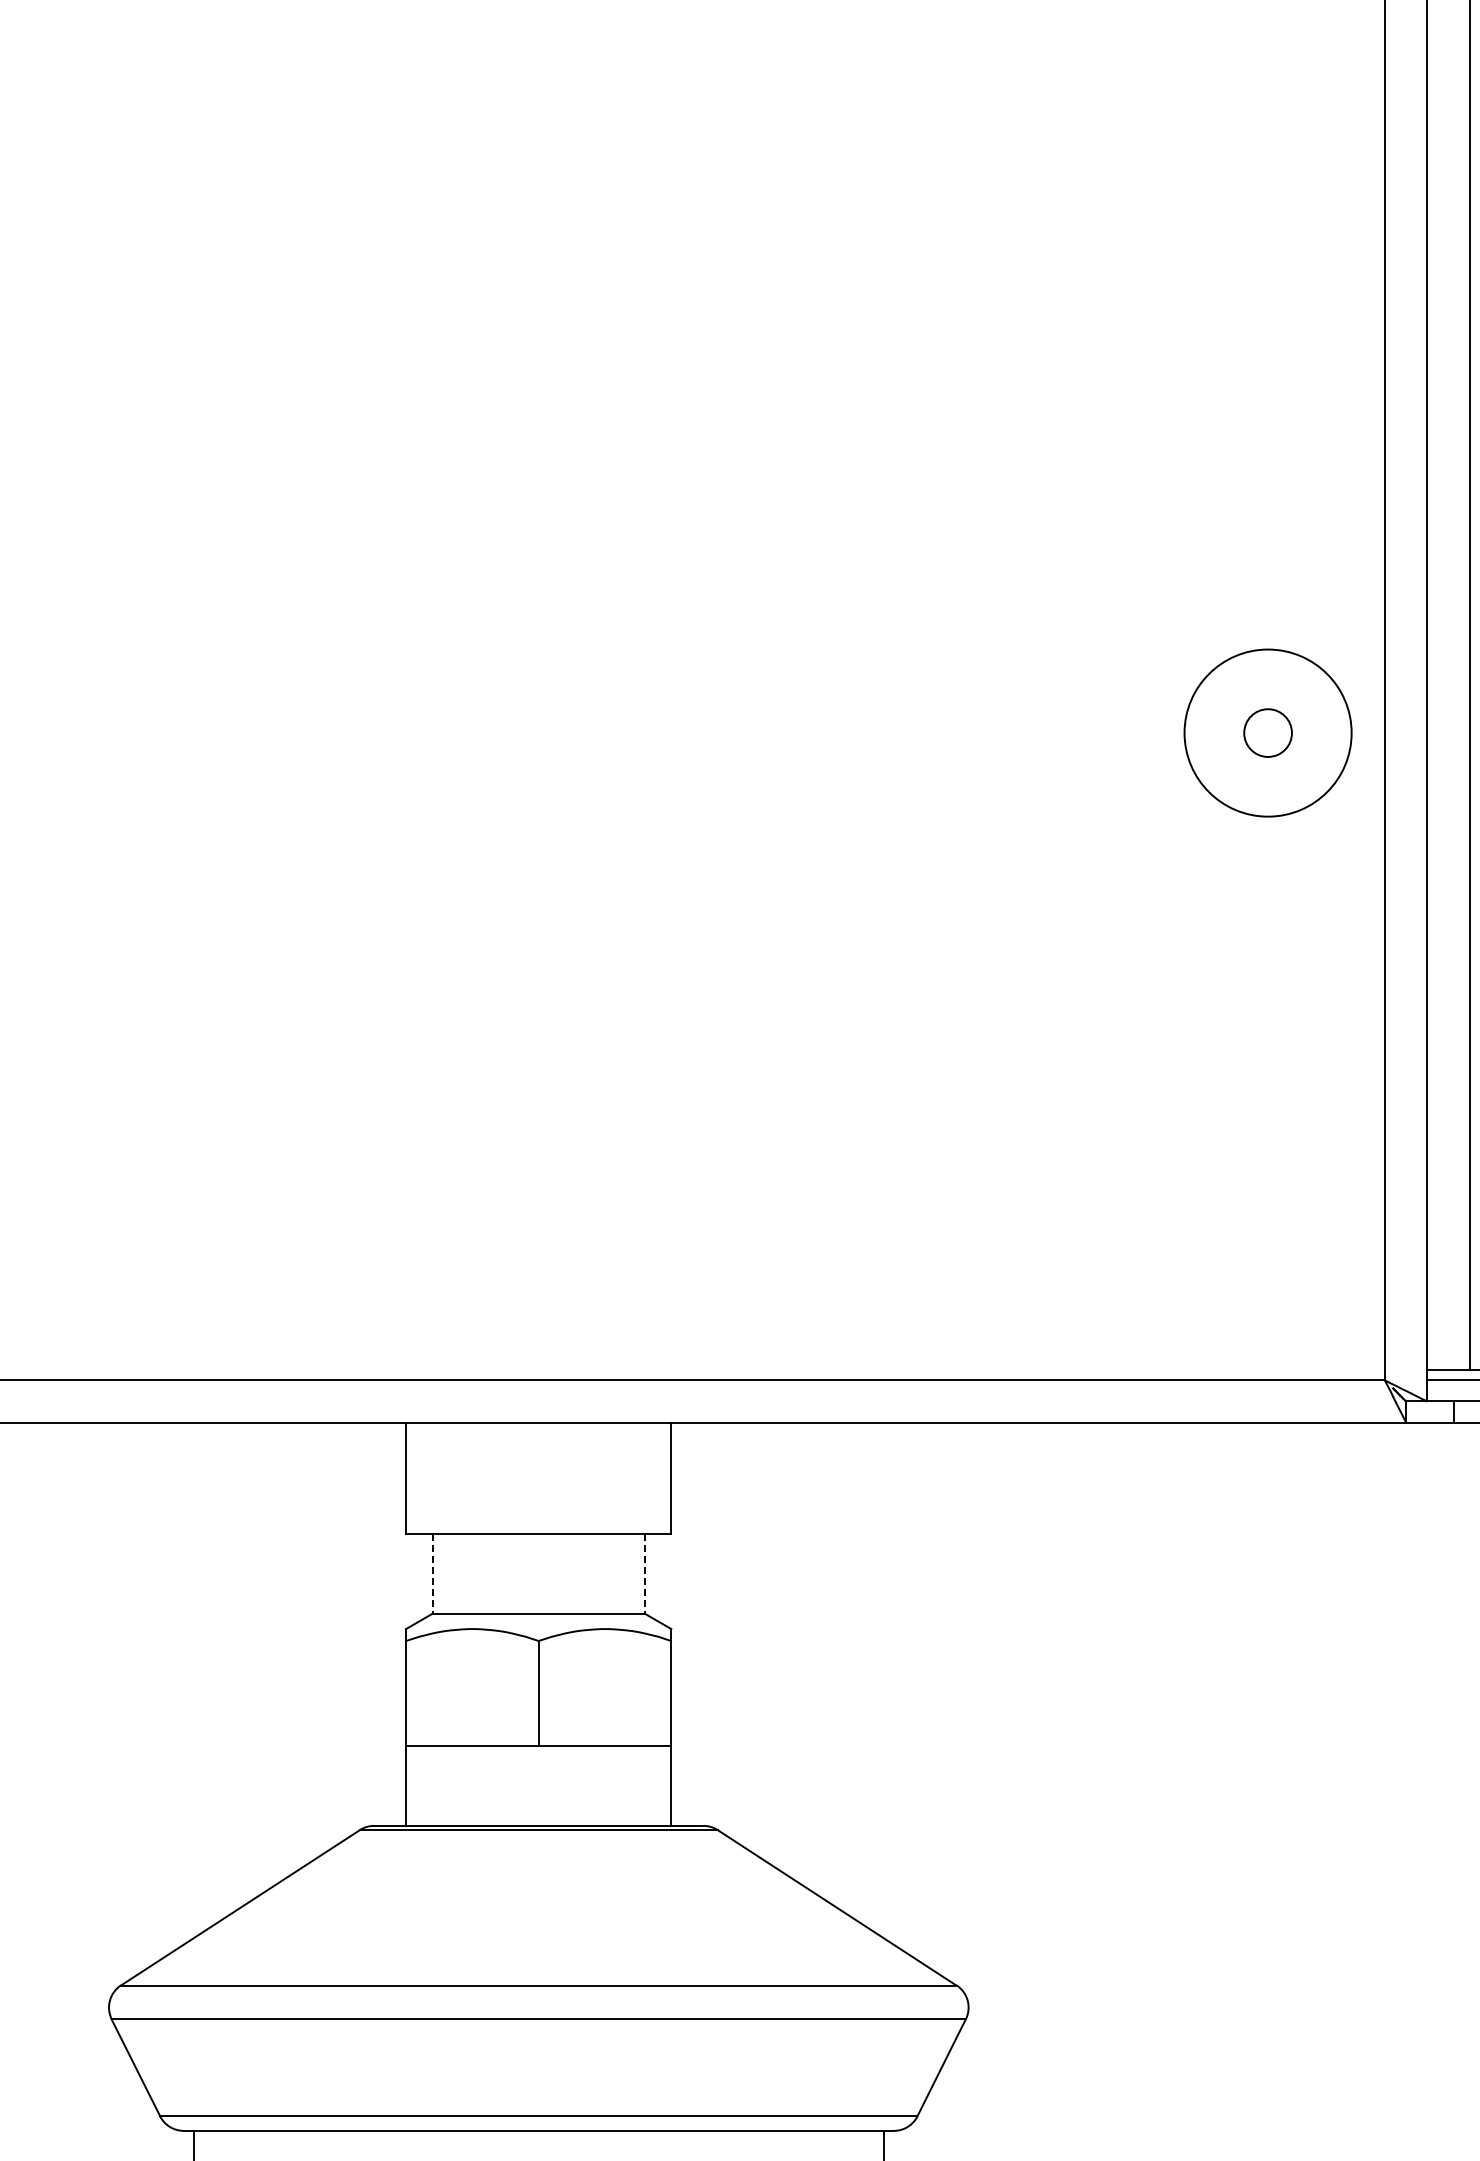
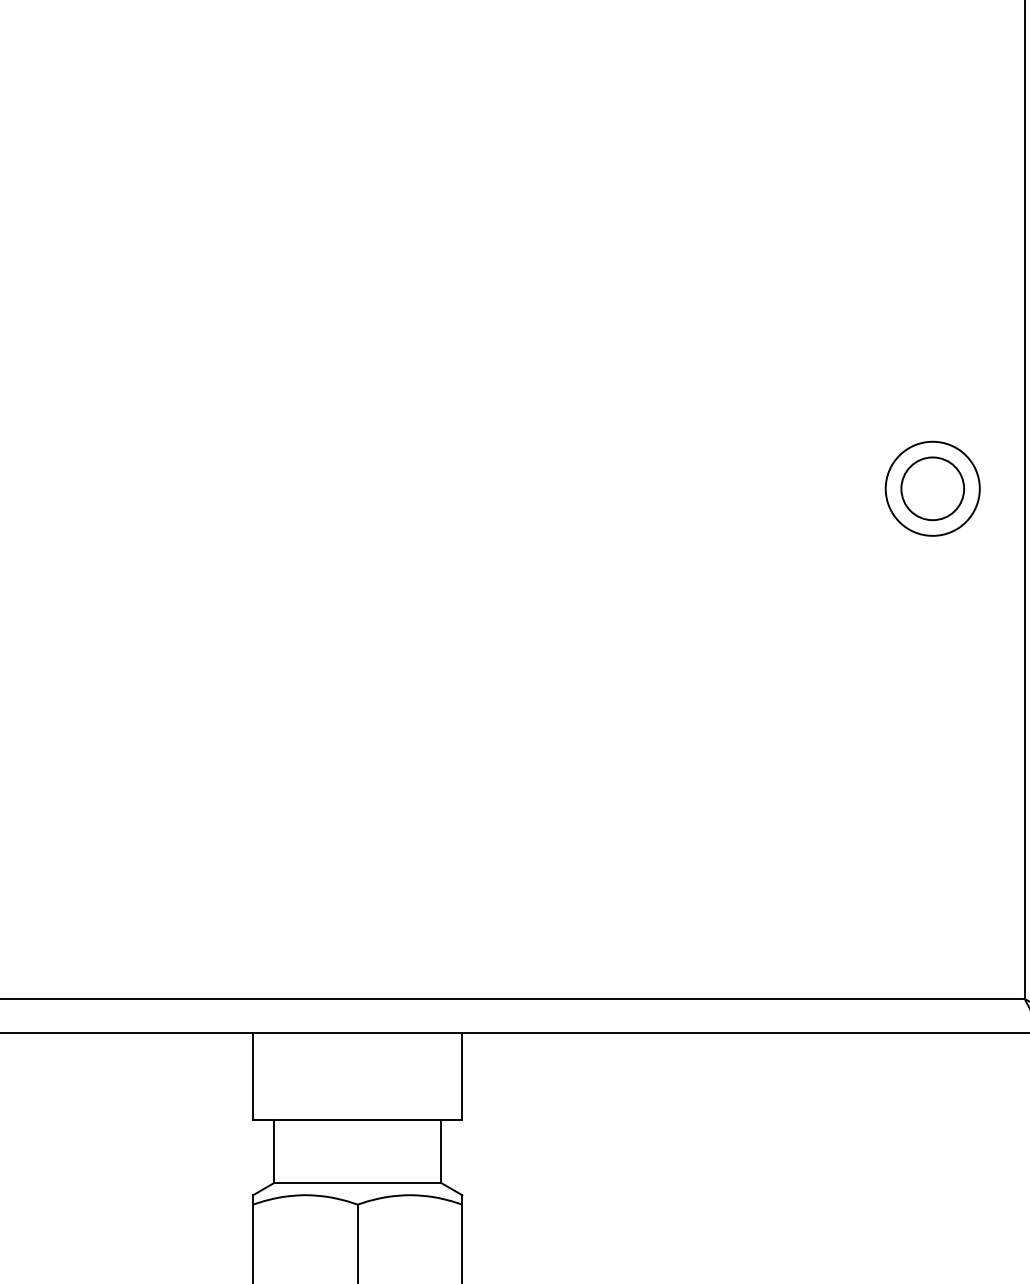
circle: (1267, 732) -> (932, 488), size x0.71
circle: (1267, 732) -> (932, 488), size x1.67
line: (432, 1573) -> (273, 1151), dashed -> solid
line: (644, 1573) -> (441, 1151), dashed -> solid

